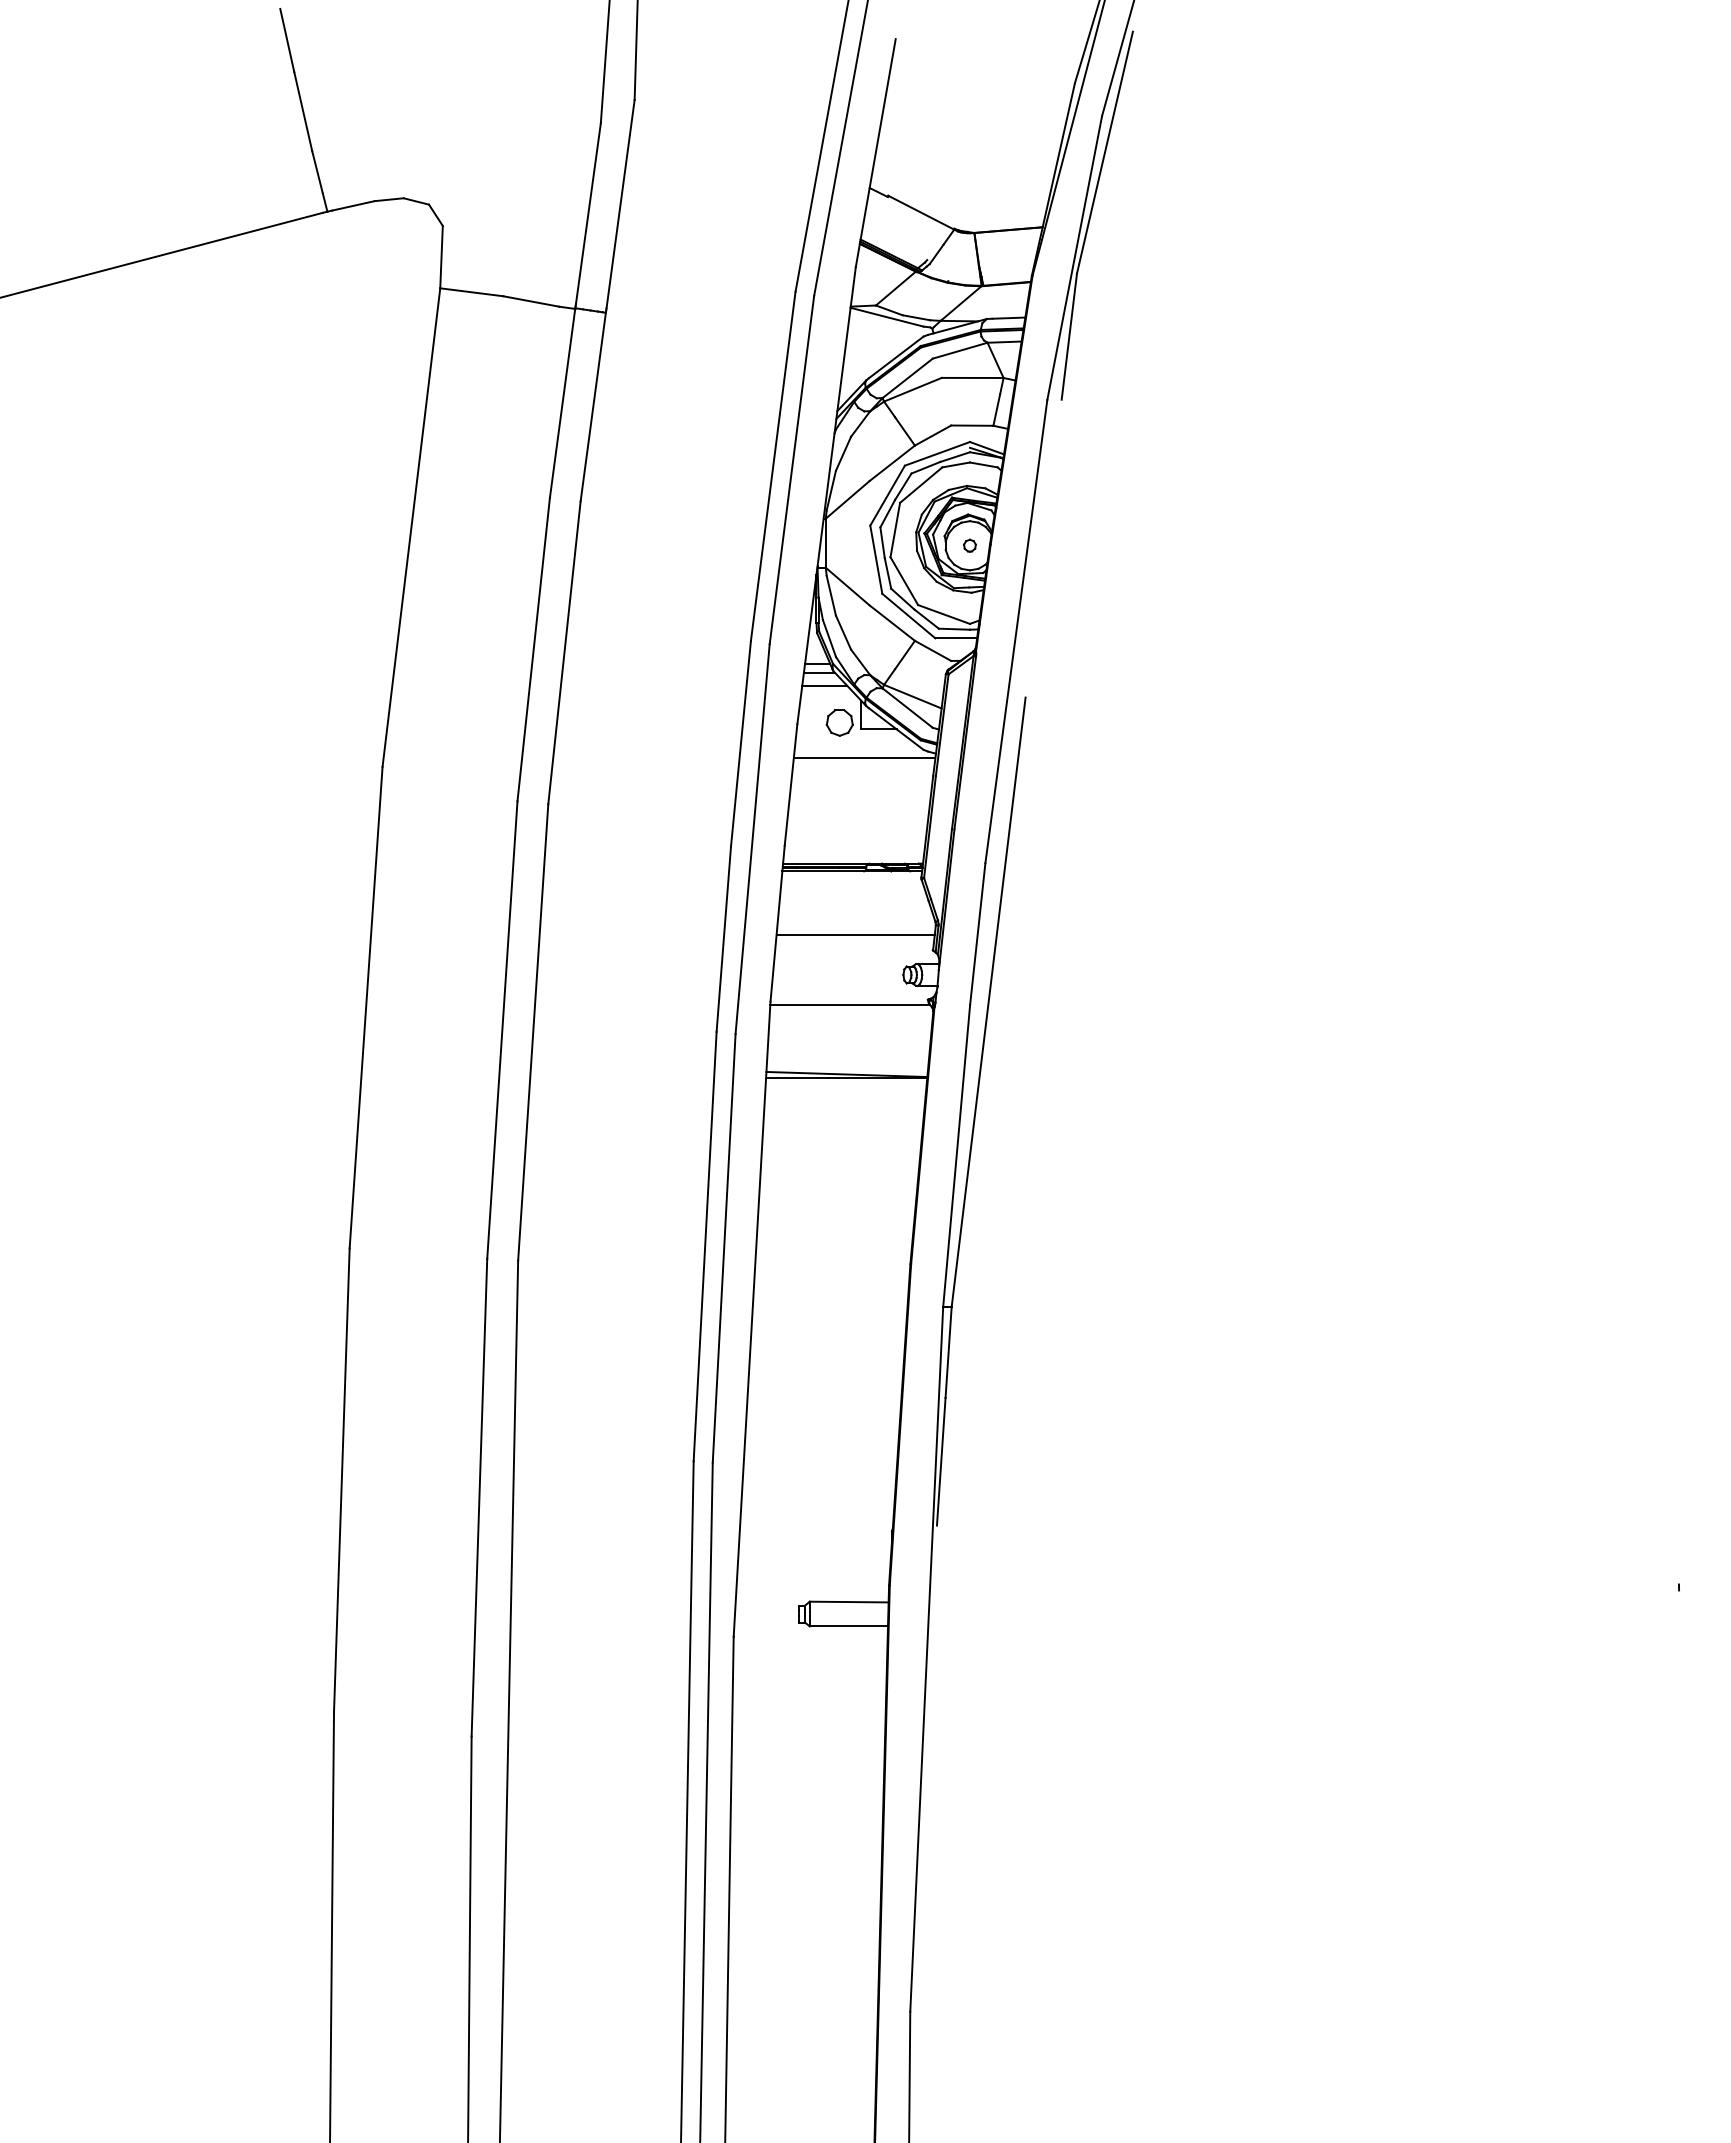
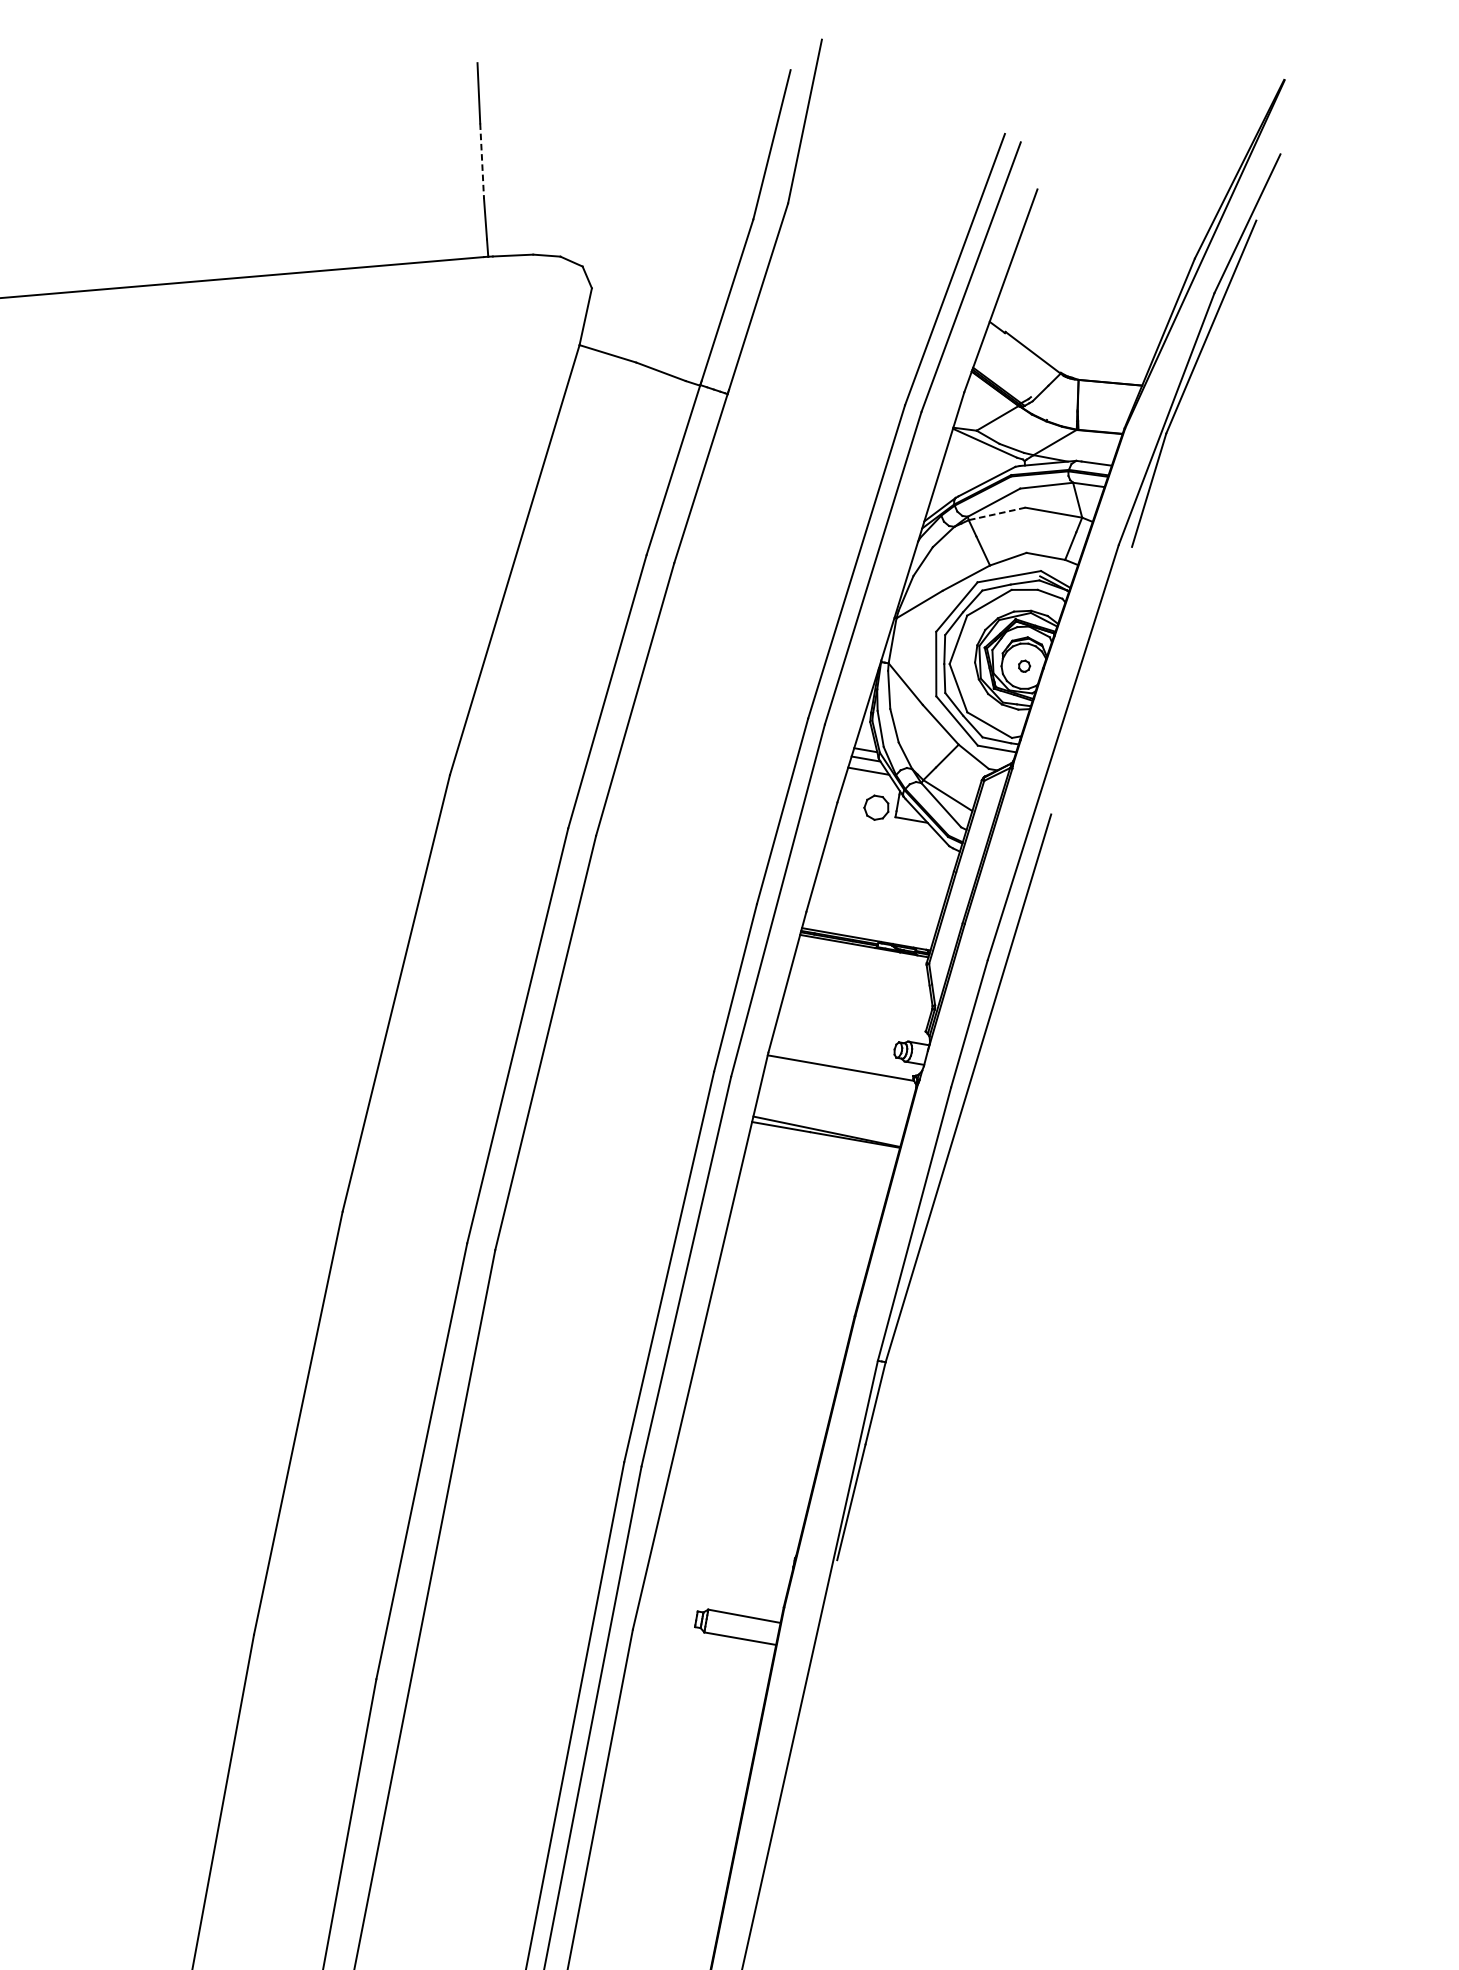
line: (303, 112) -> (482, 161), solid -> dashed
line: (912, 389) -> (996, 513), solid -> dashed
line: (864, 758) -> (893, 844), removed
line: (855, 935) -> (856, 1005), removed

